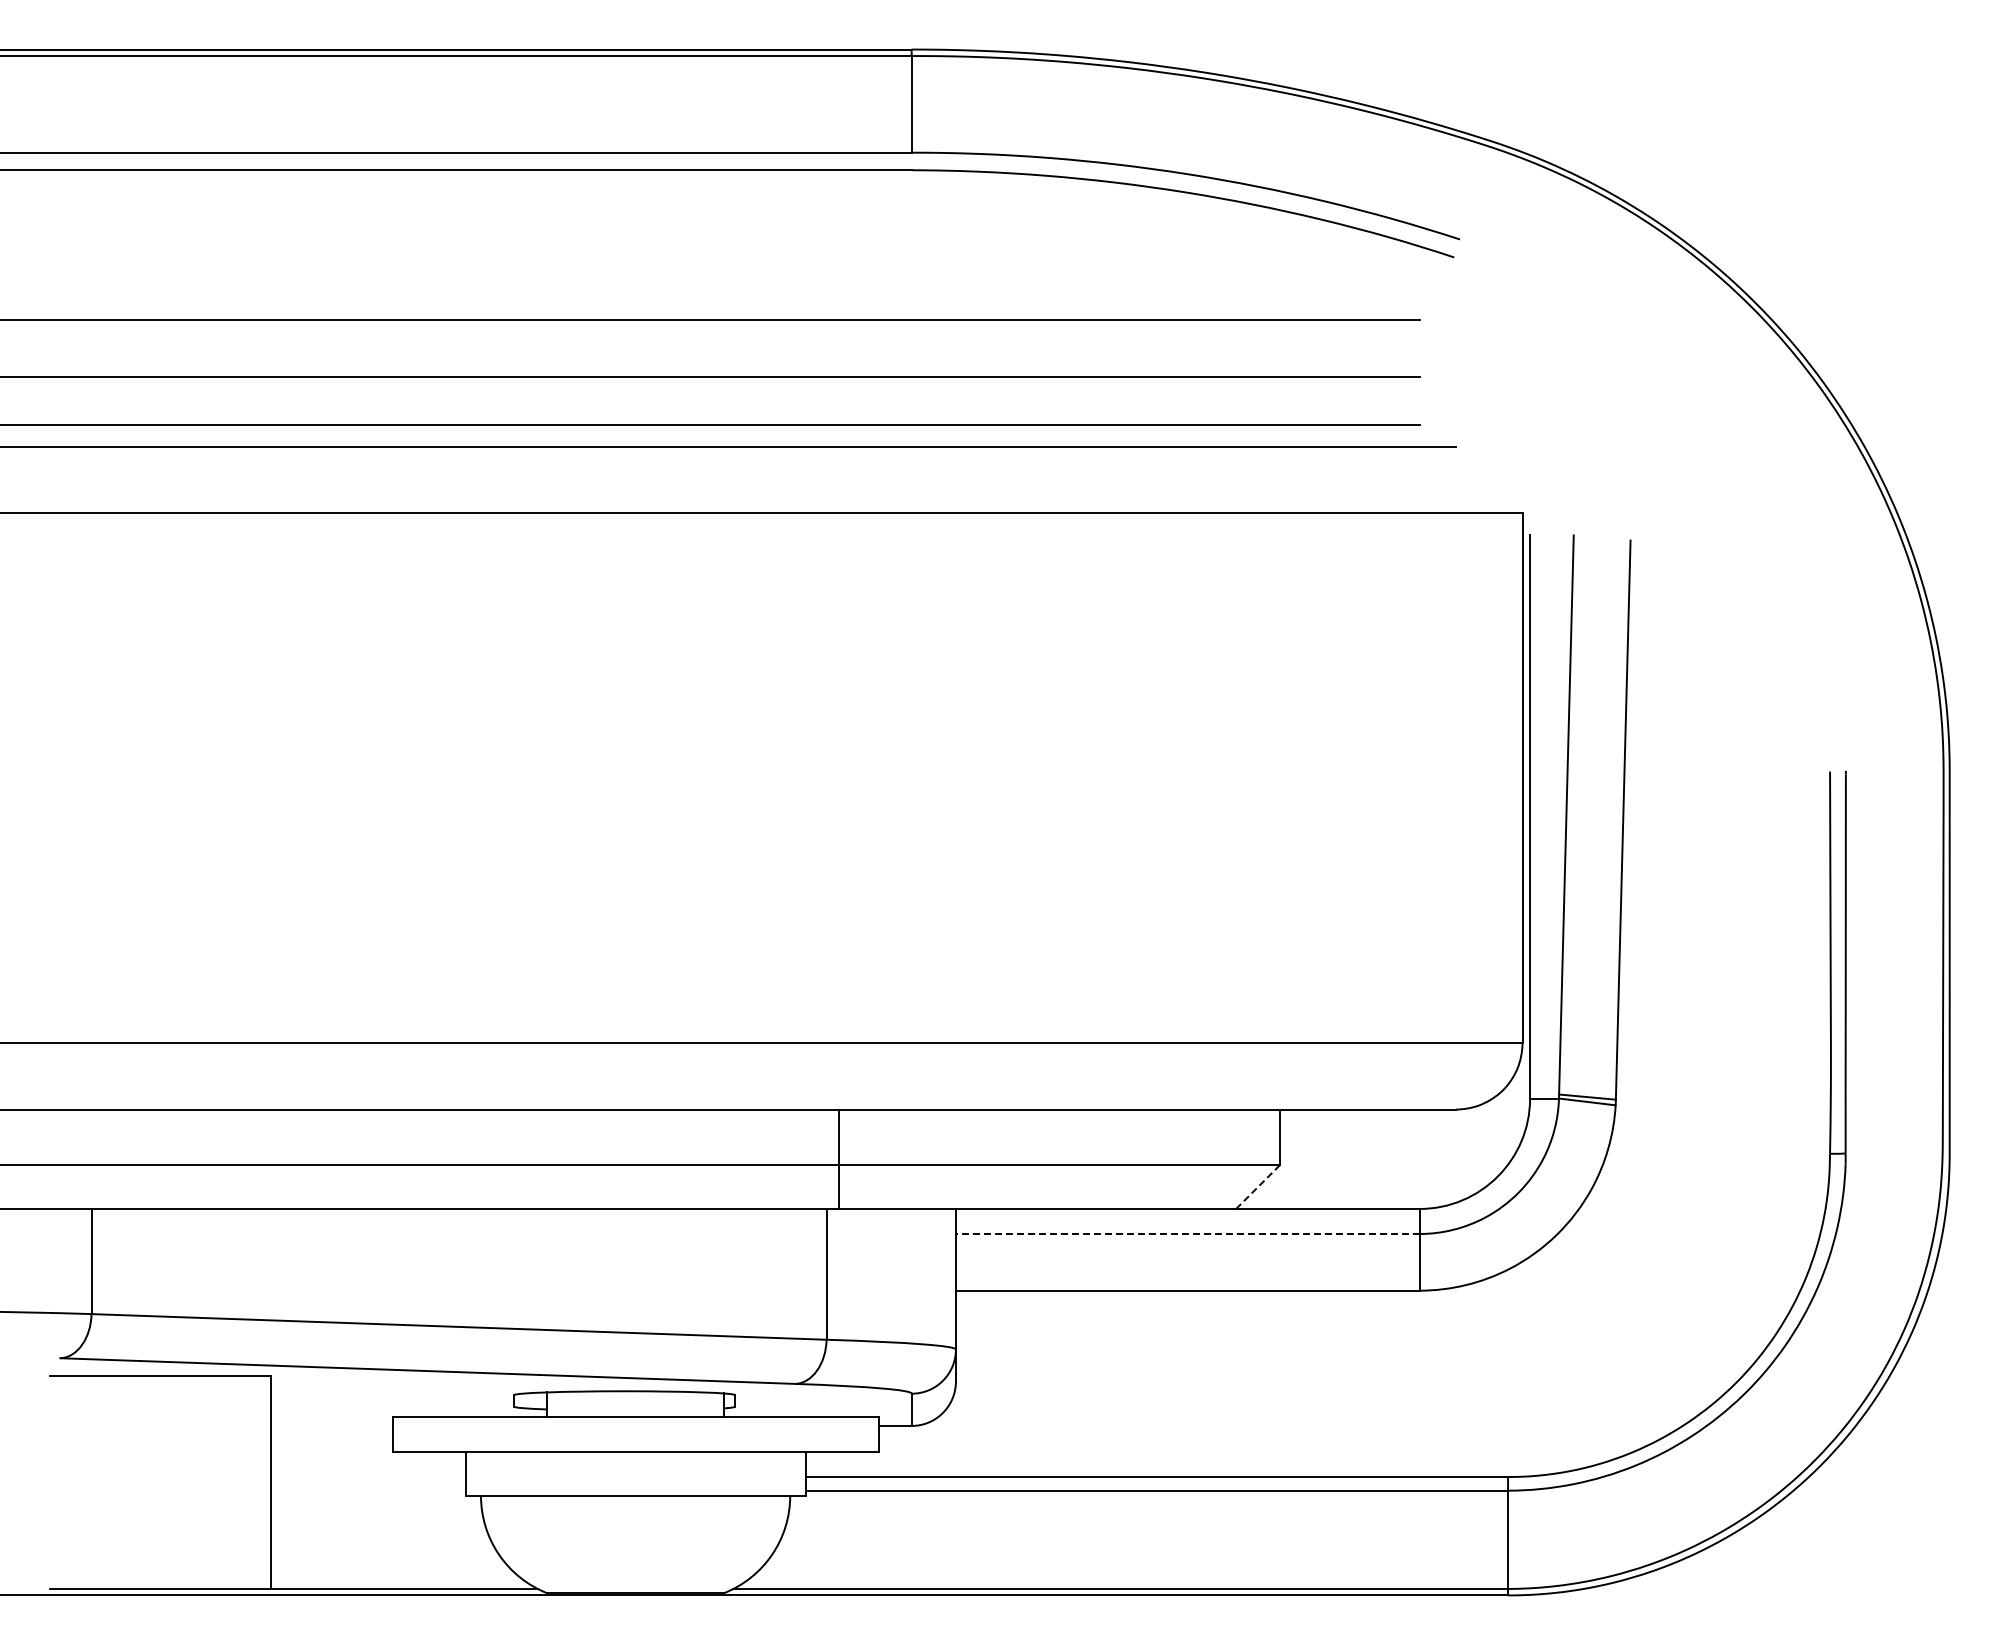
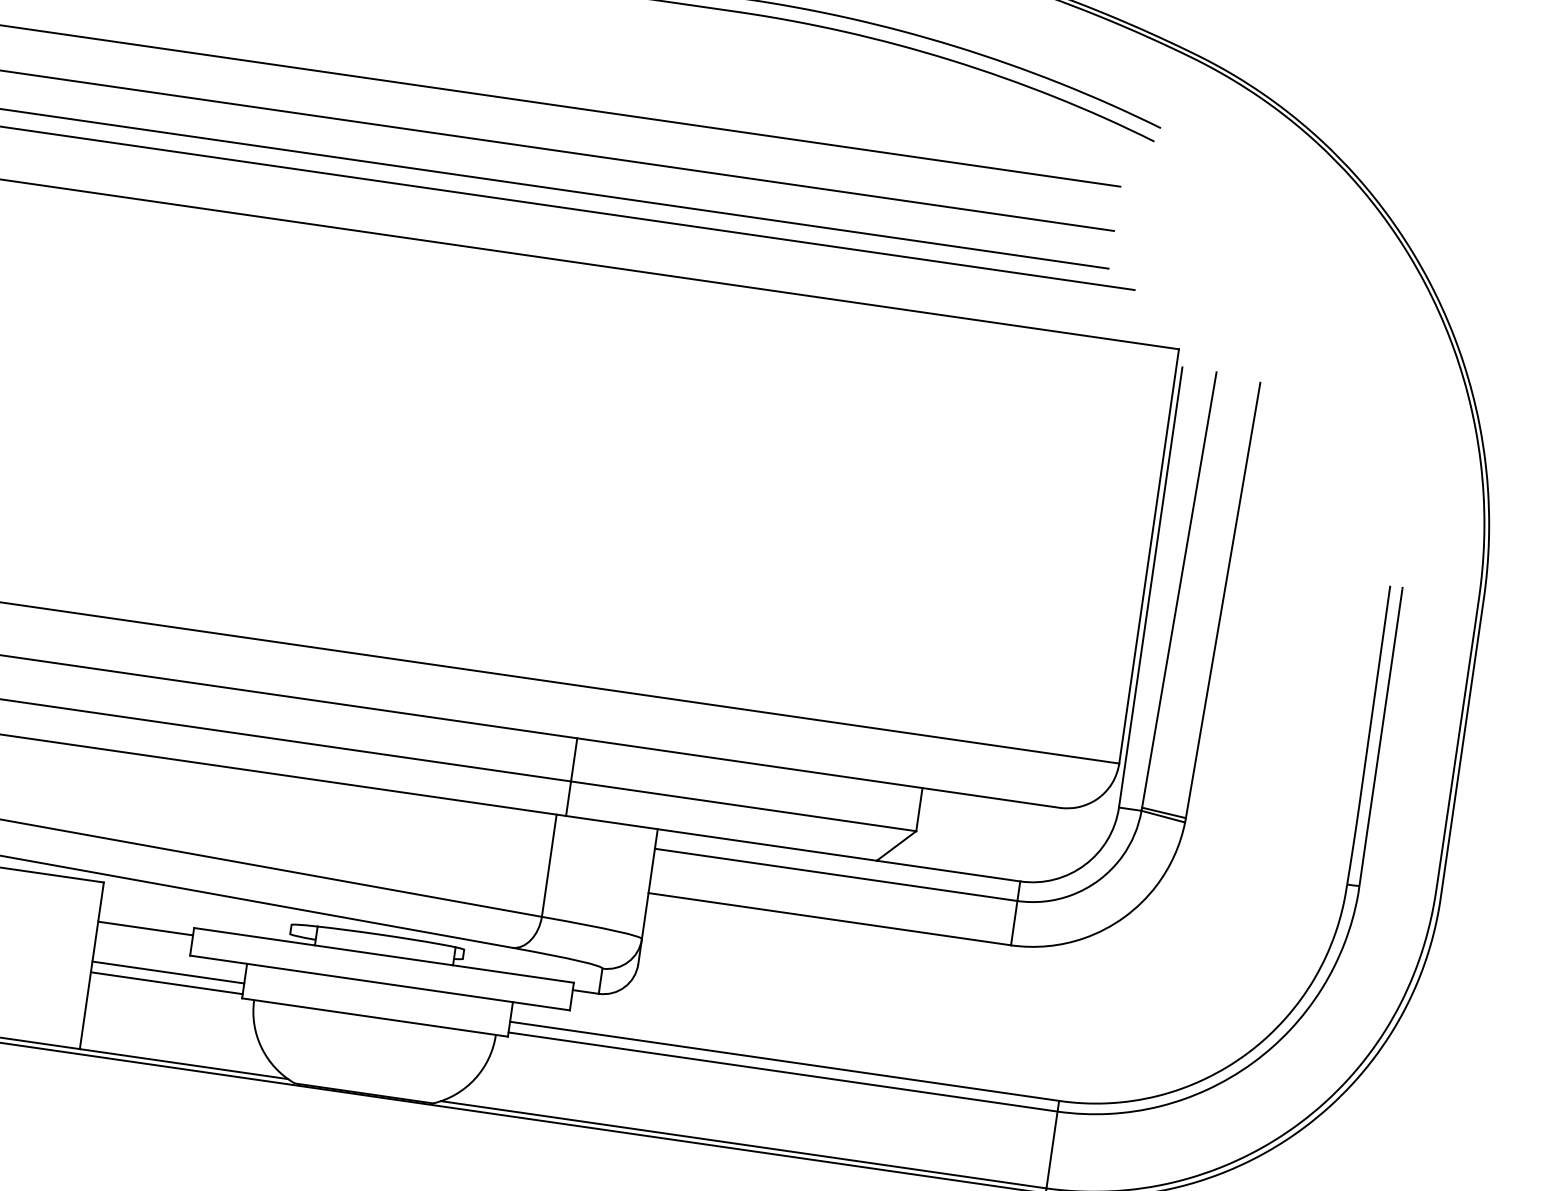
line: (1258, 1186) -> (896, 845), dashed -> solid
line: (1187, 1234) -> (835, 875), dashed -> solid
line: (331, 1425) -> (145, 928), added
line: (368, 1476) -> (168, 972), added
line: (368, 1490) -> (166, 983), added

